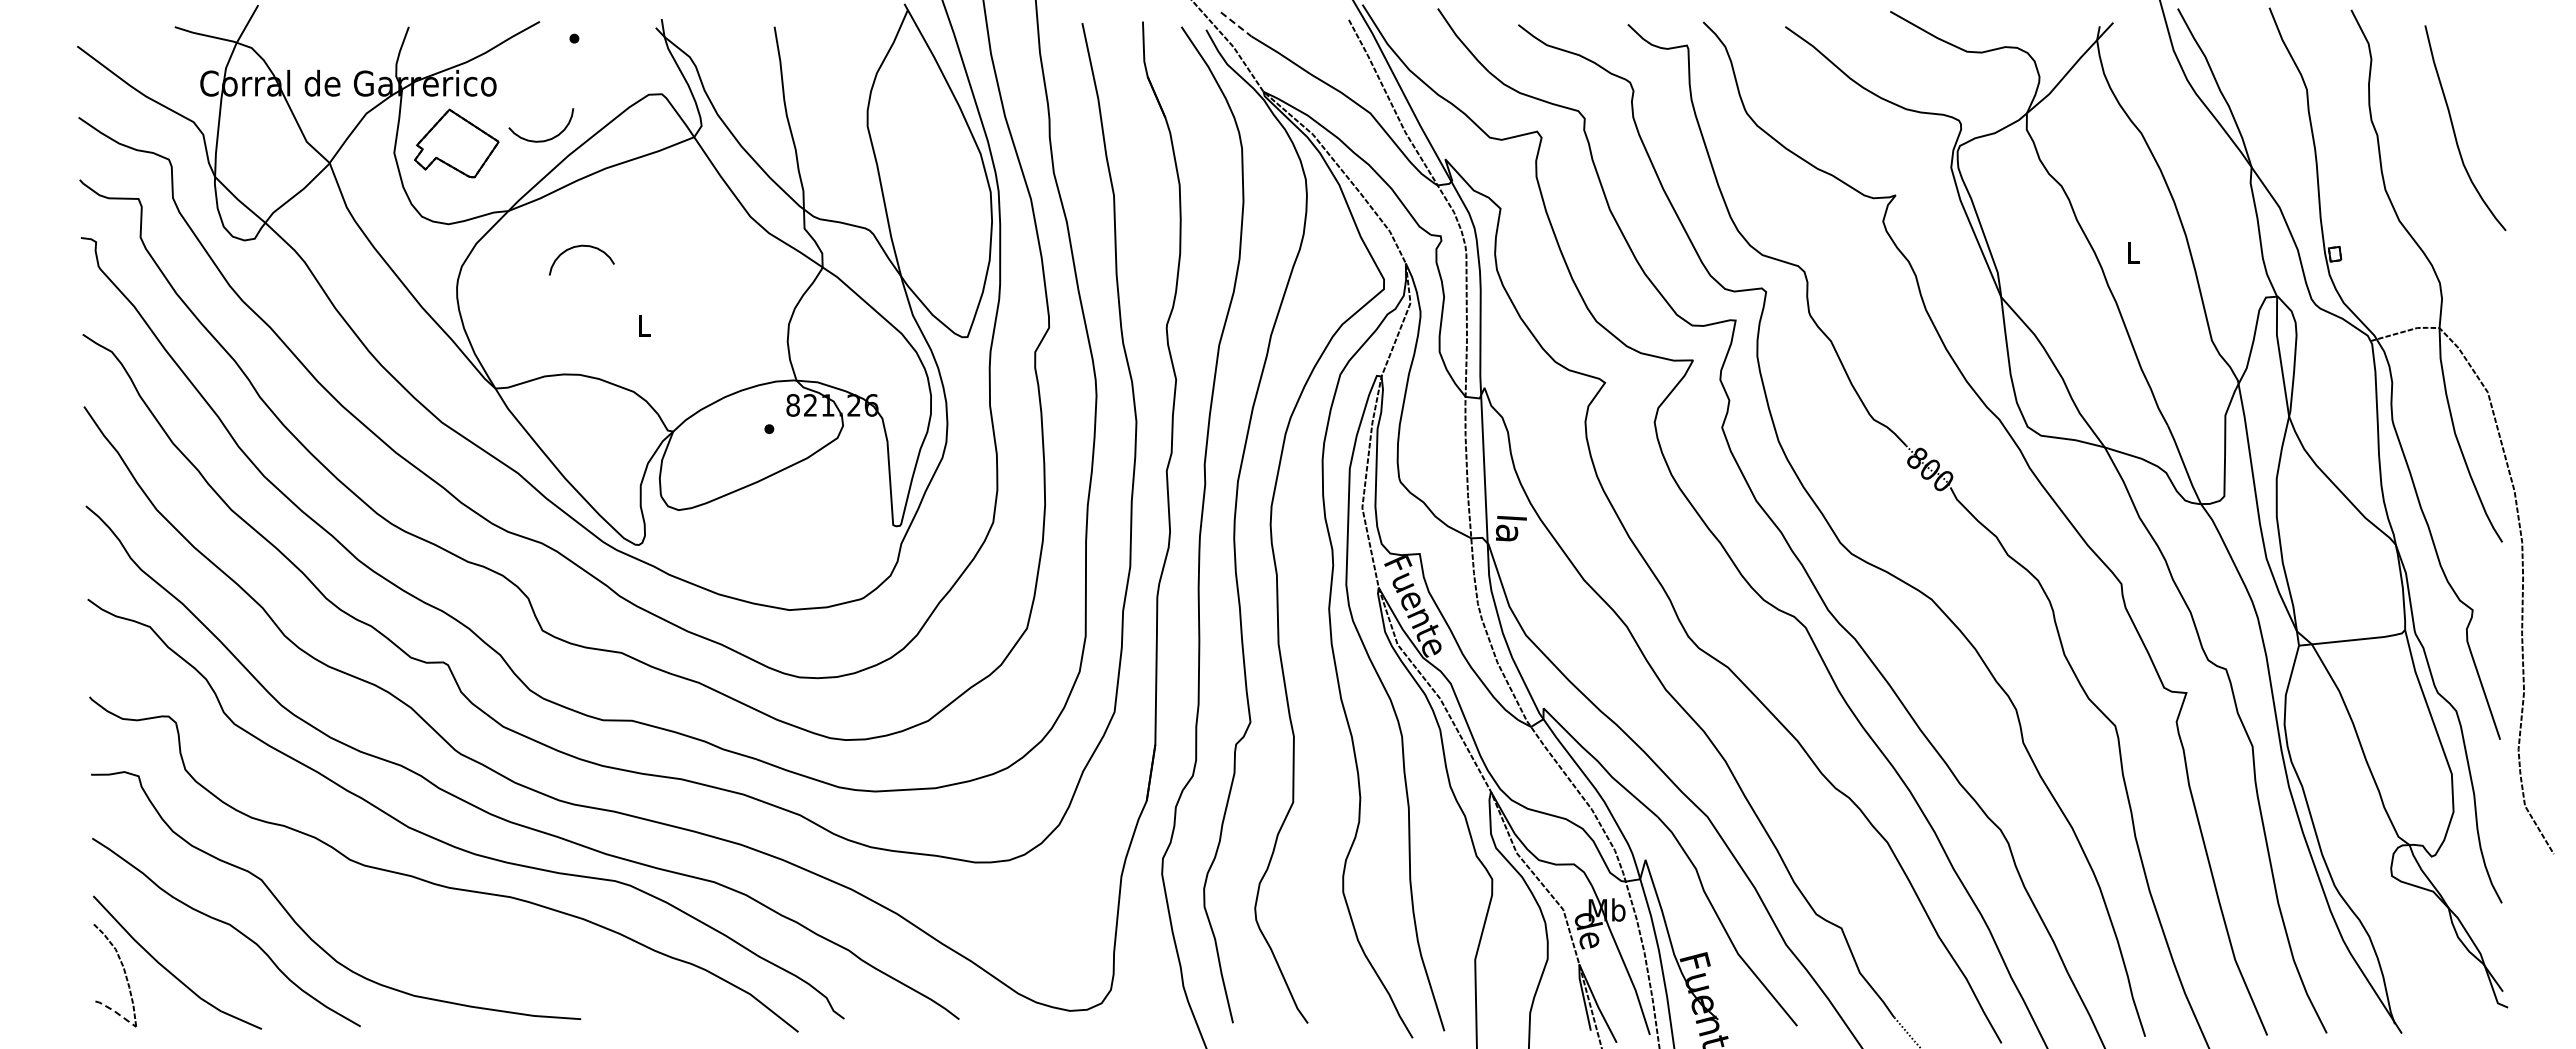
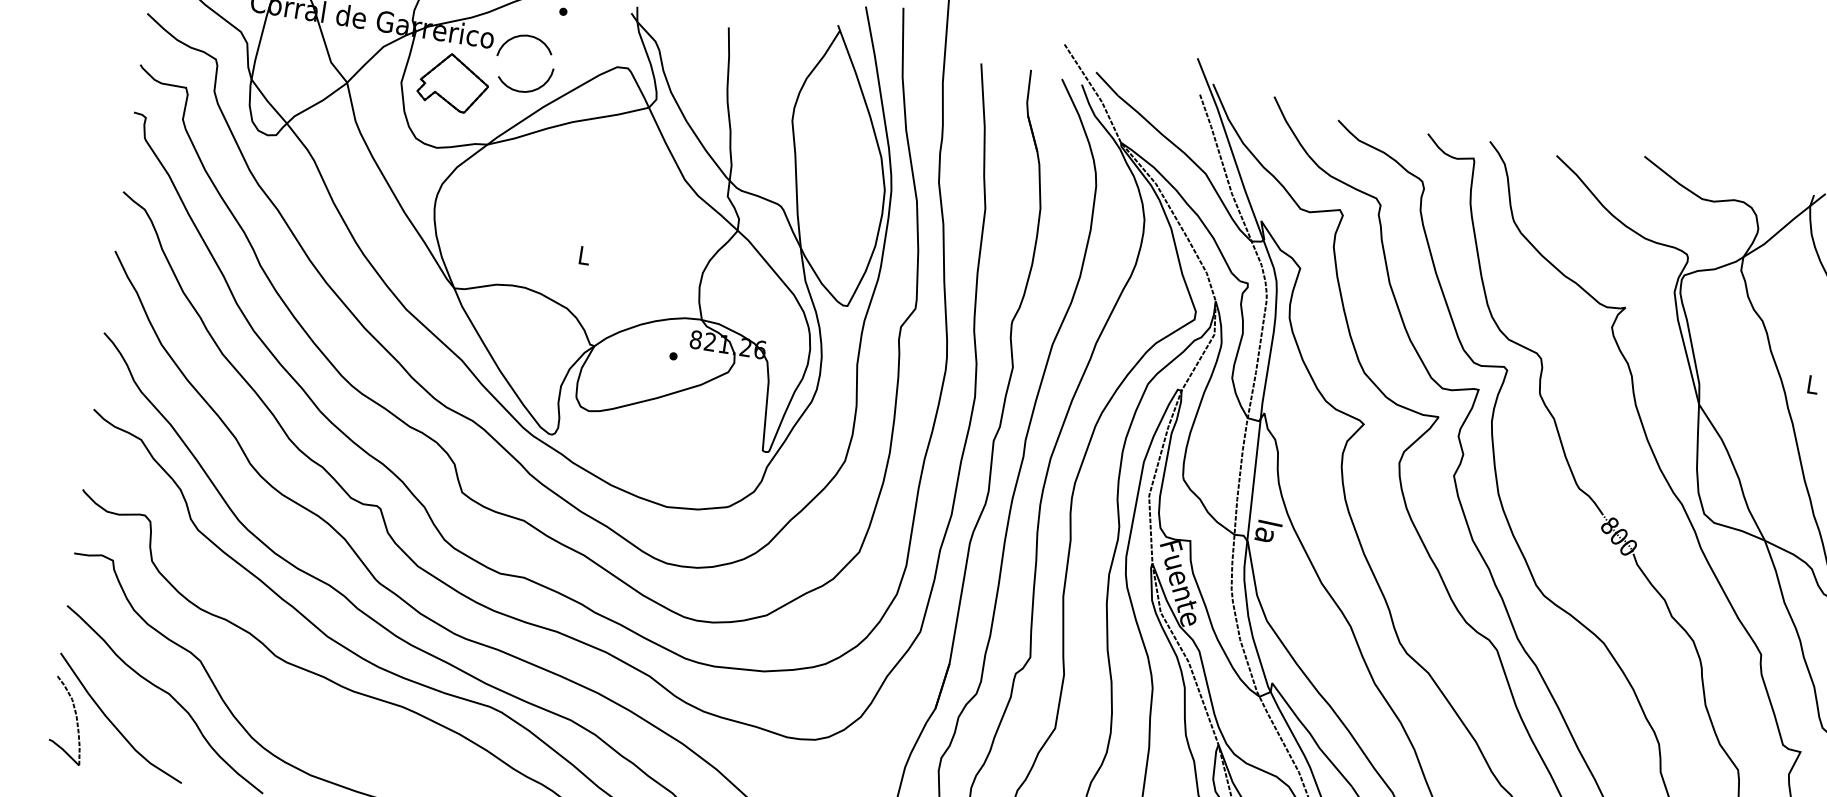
line: (1236, 24) -> (1107, 84), dashed -> solid
curve: (578, 247) -> (524, 36), moved
line: (115, 1012) -> (64, 751), dashed -> solid

